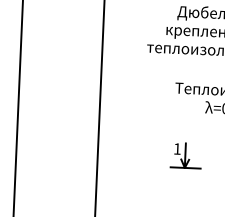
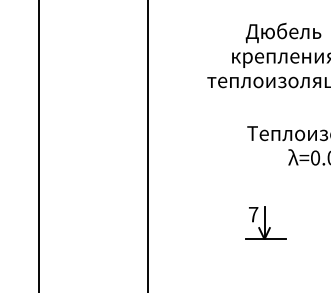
text: (177, 148) -> (253, 214), 1 -> 7

